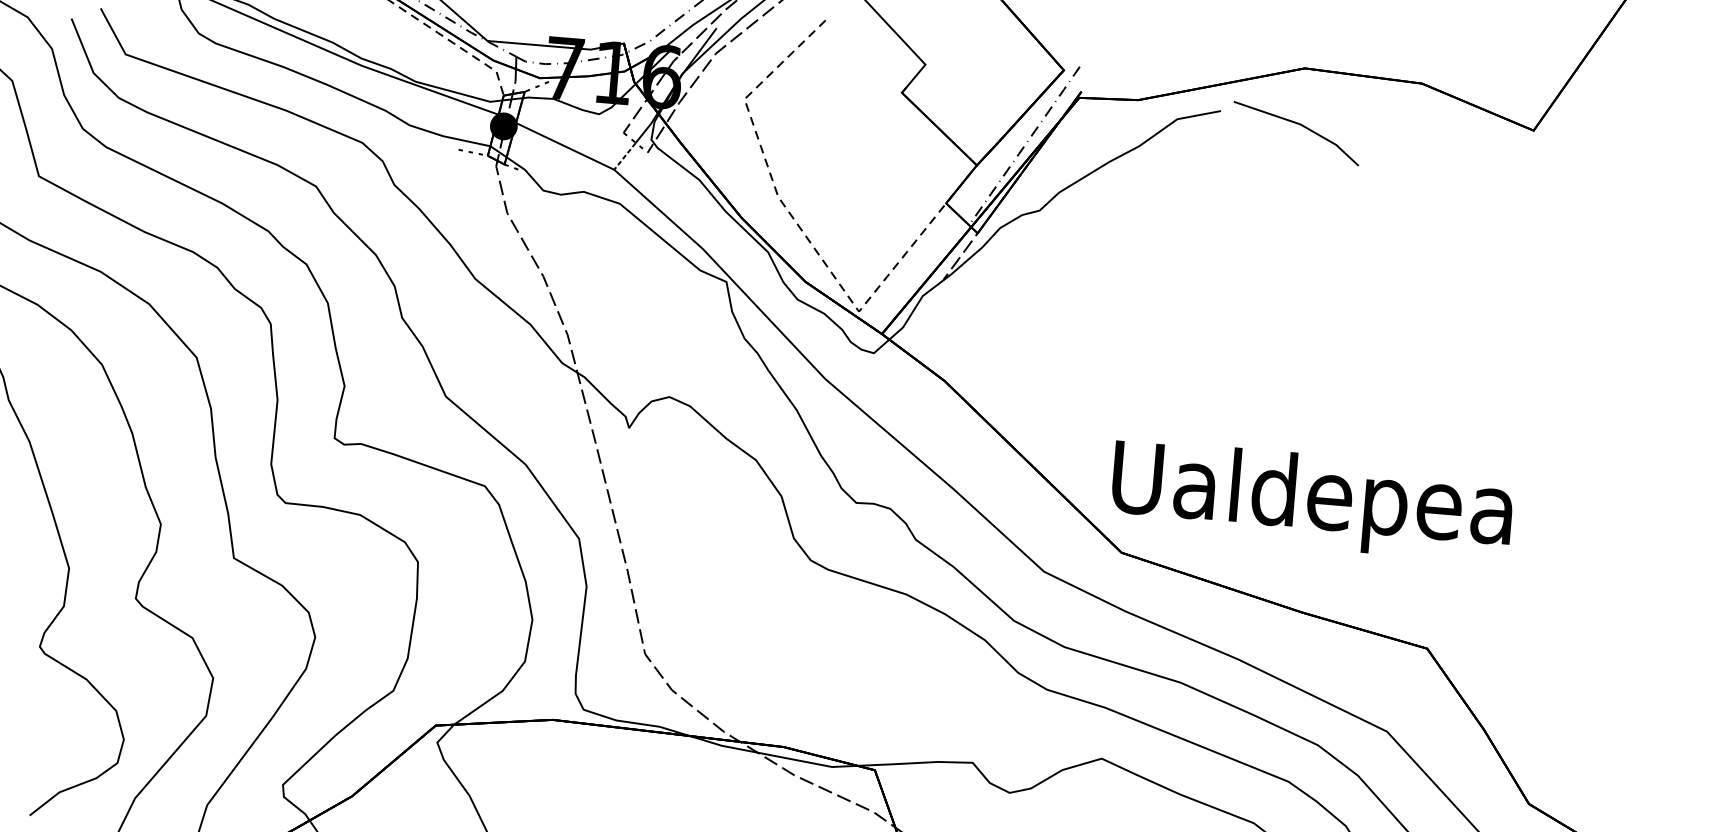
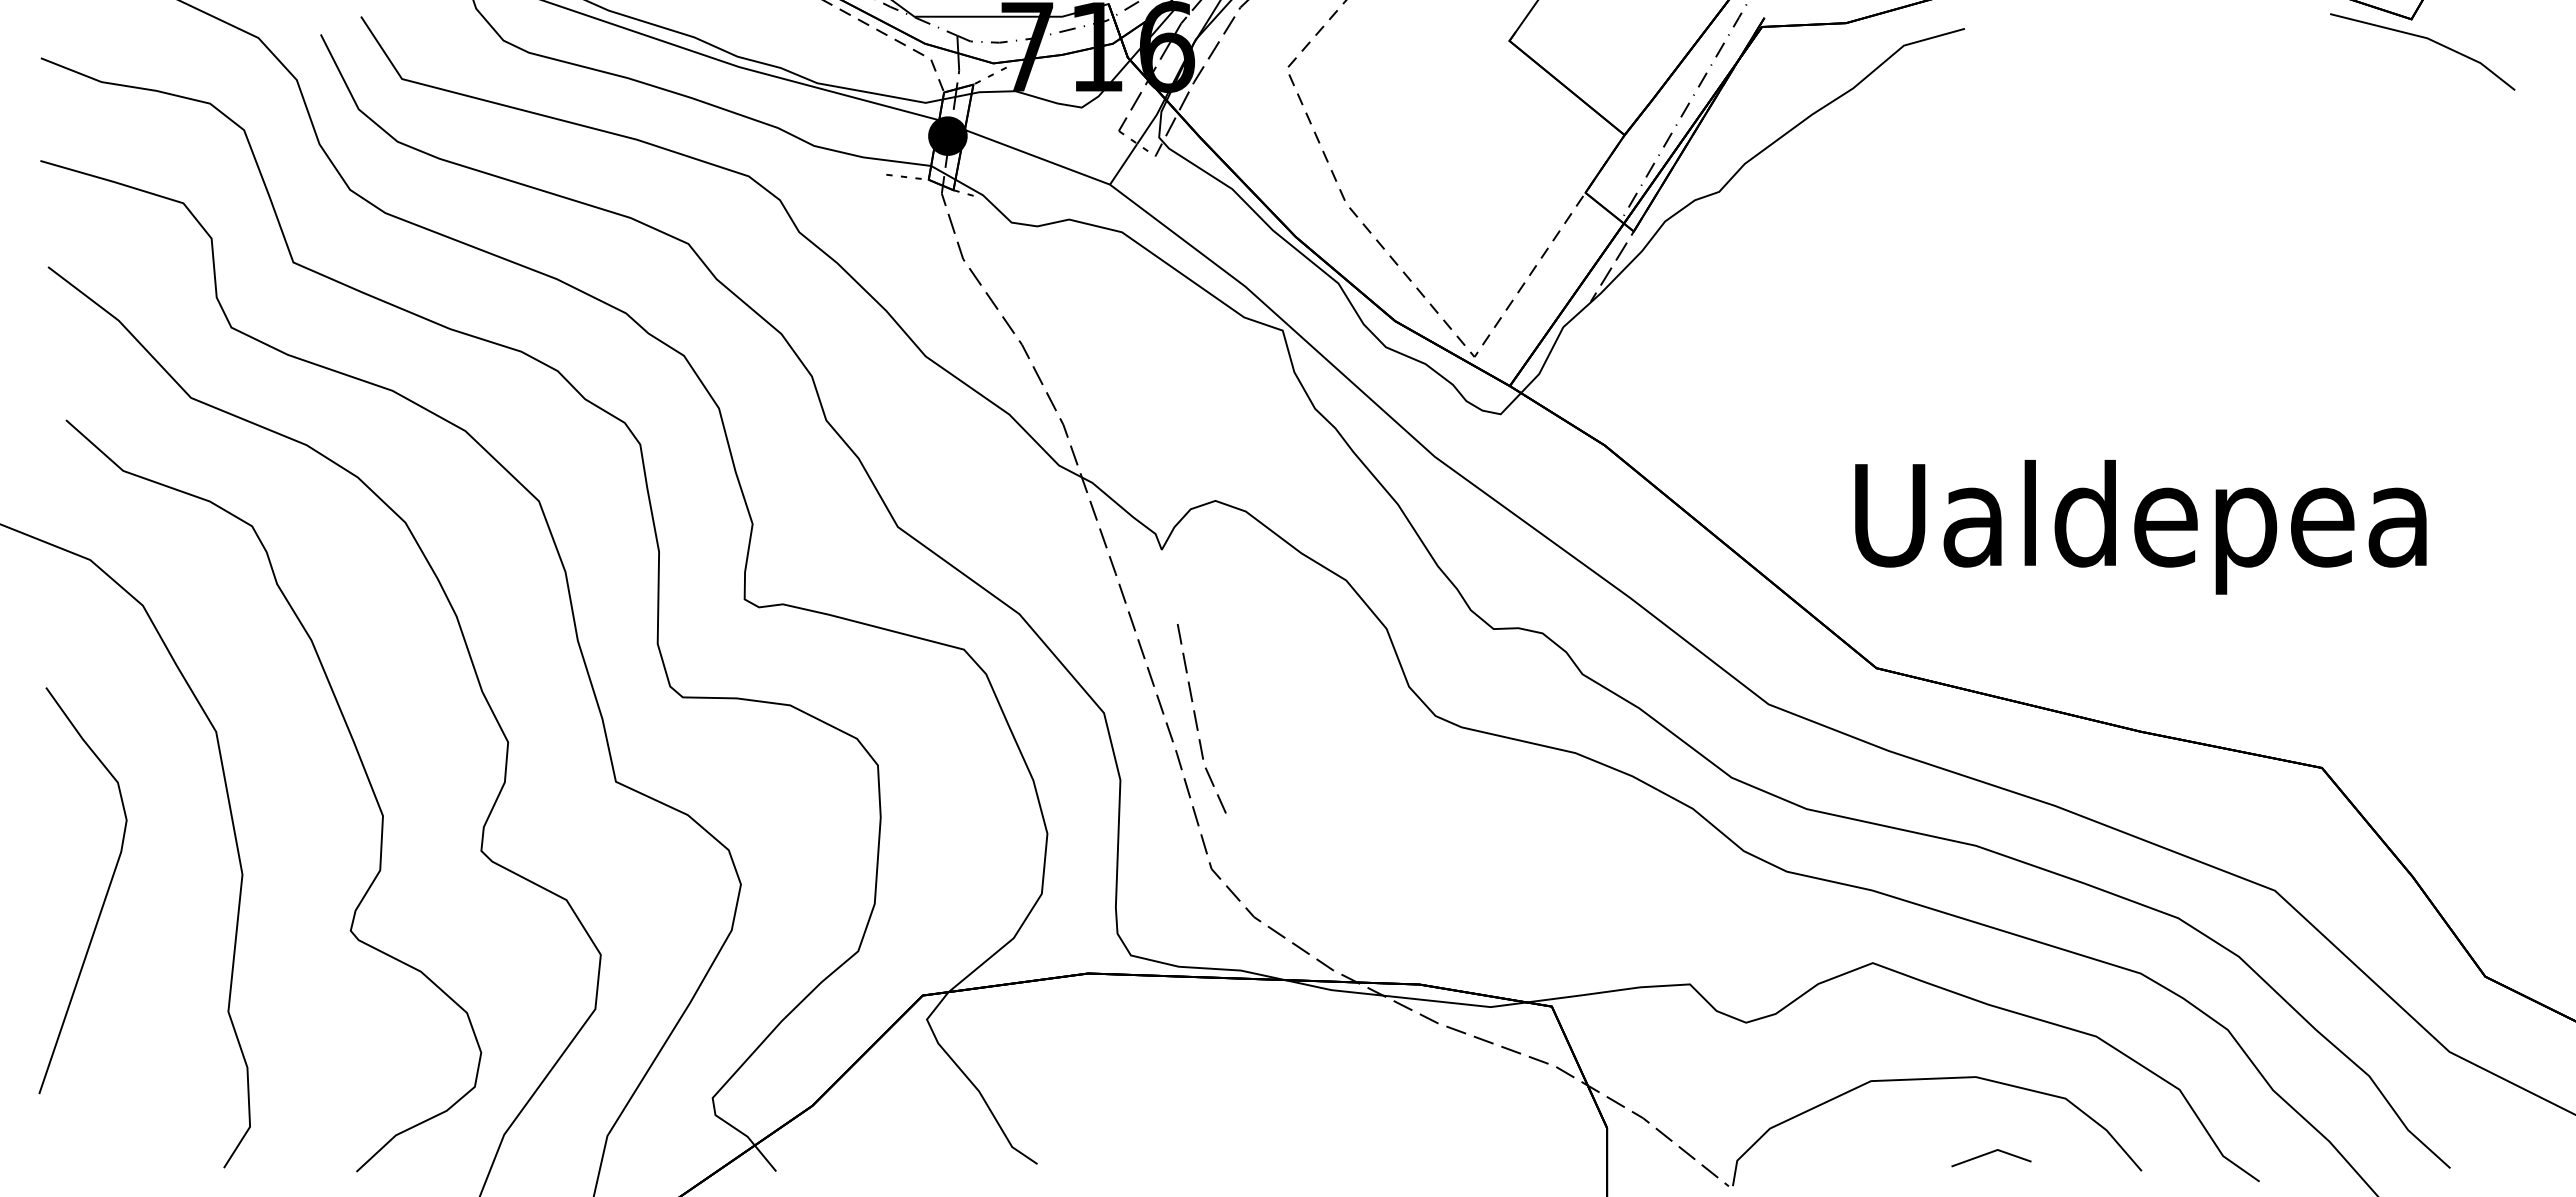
line: (1300, 125) -> (2427, 39), moved
line: (624, 156) -> (1123, 164), dashed -> solid
text: (1311, 501) -> (2140, 527), moved
line: (643, 548) -> (1196, 718), added

